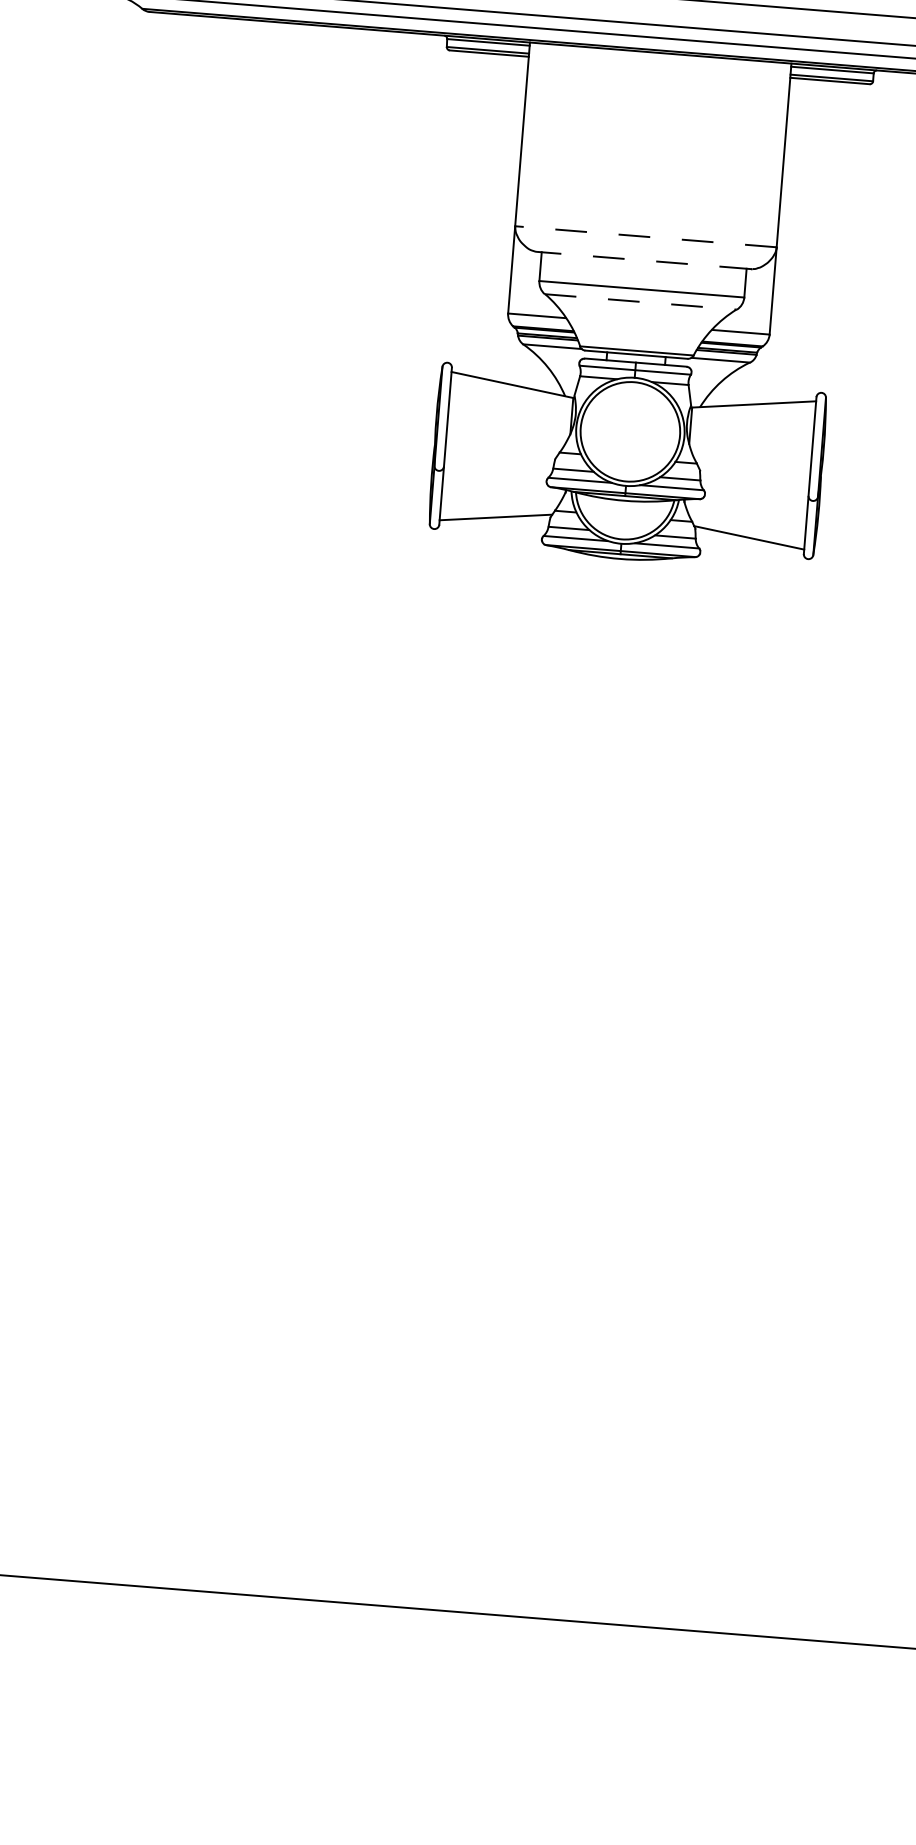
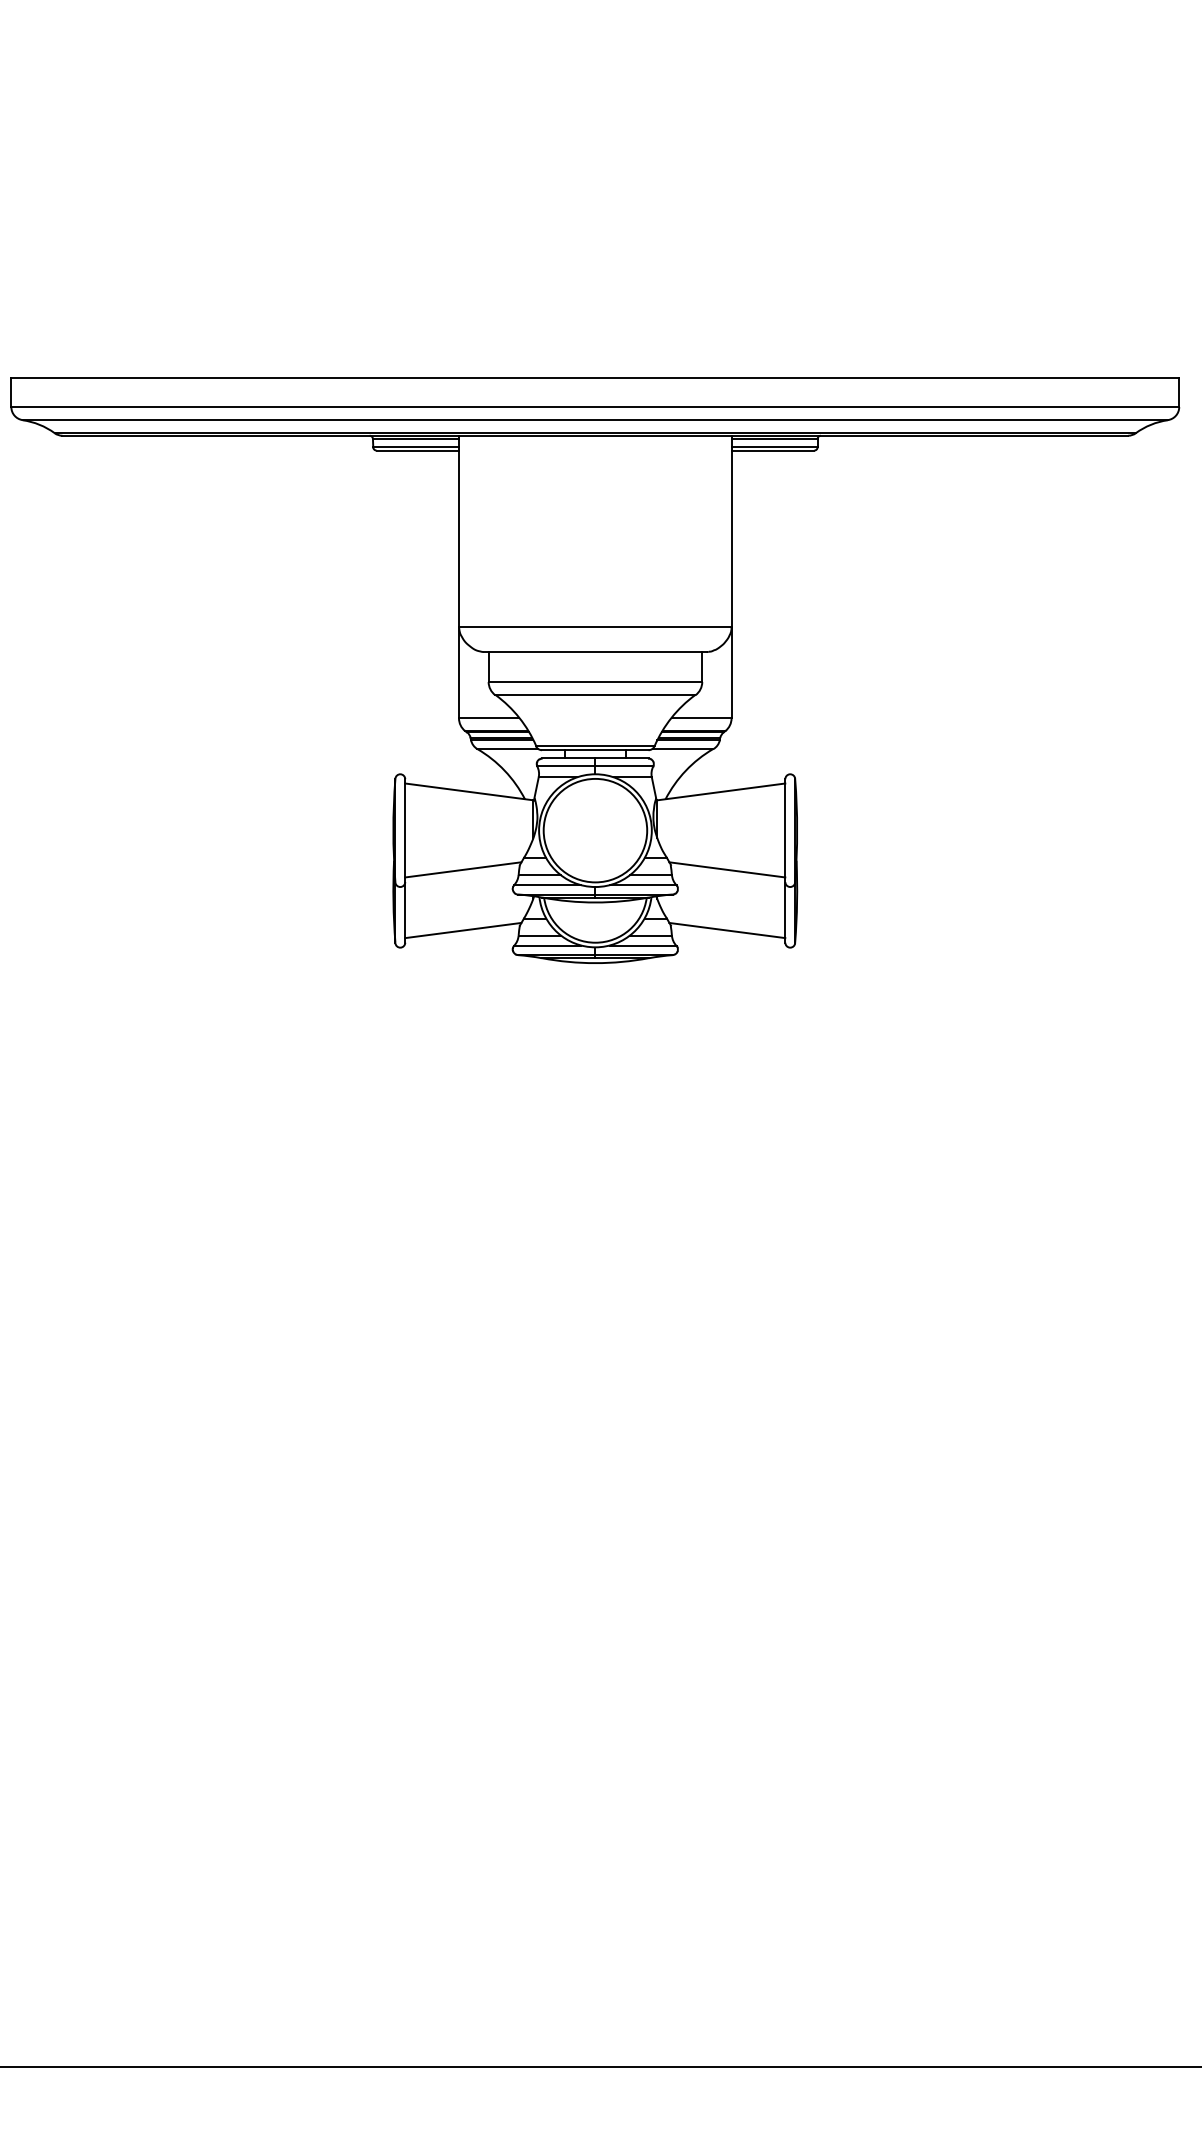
line: (645, 236) -> (594, 627), dashed -> solid
line: (644, 260) -> (595, 651), dashed -> solid
line: (640, 302) -> (595, 695), dashed -> solid
line: (500, 458) -> (463, 869), added
line: (754, 479) -> (727, 869), added

